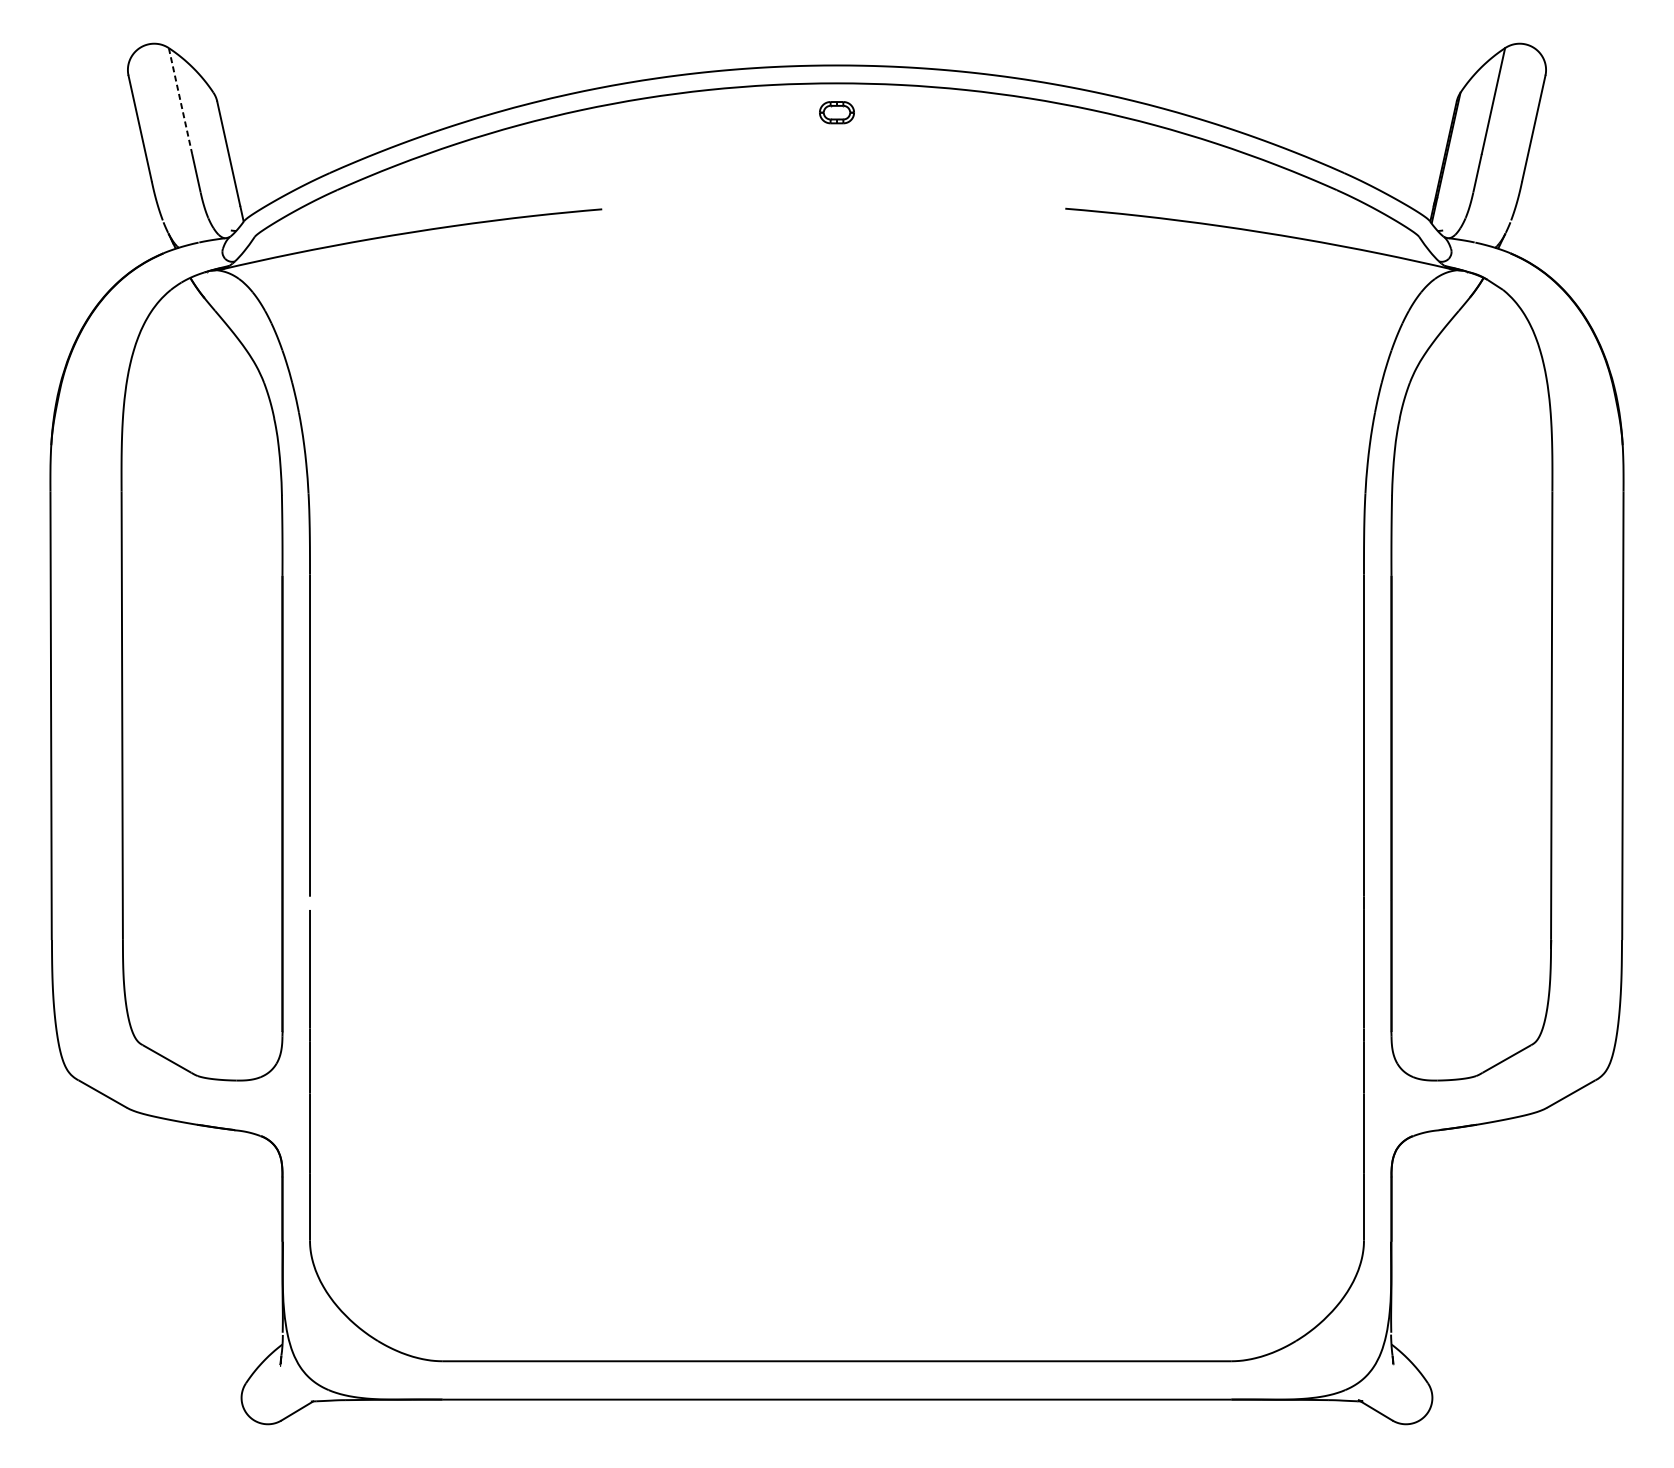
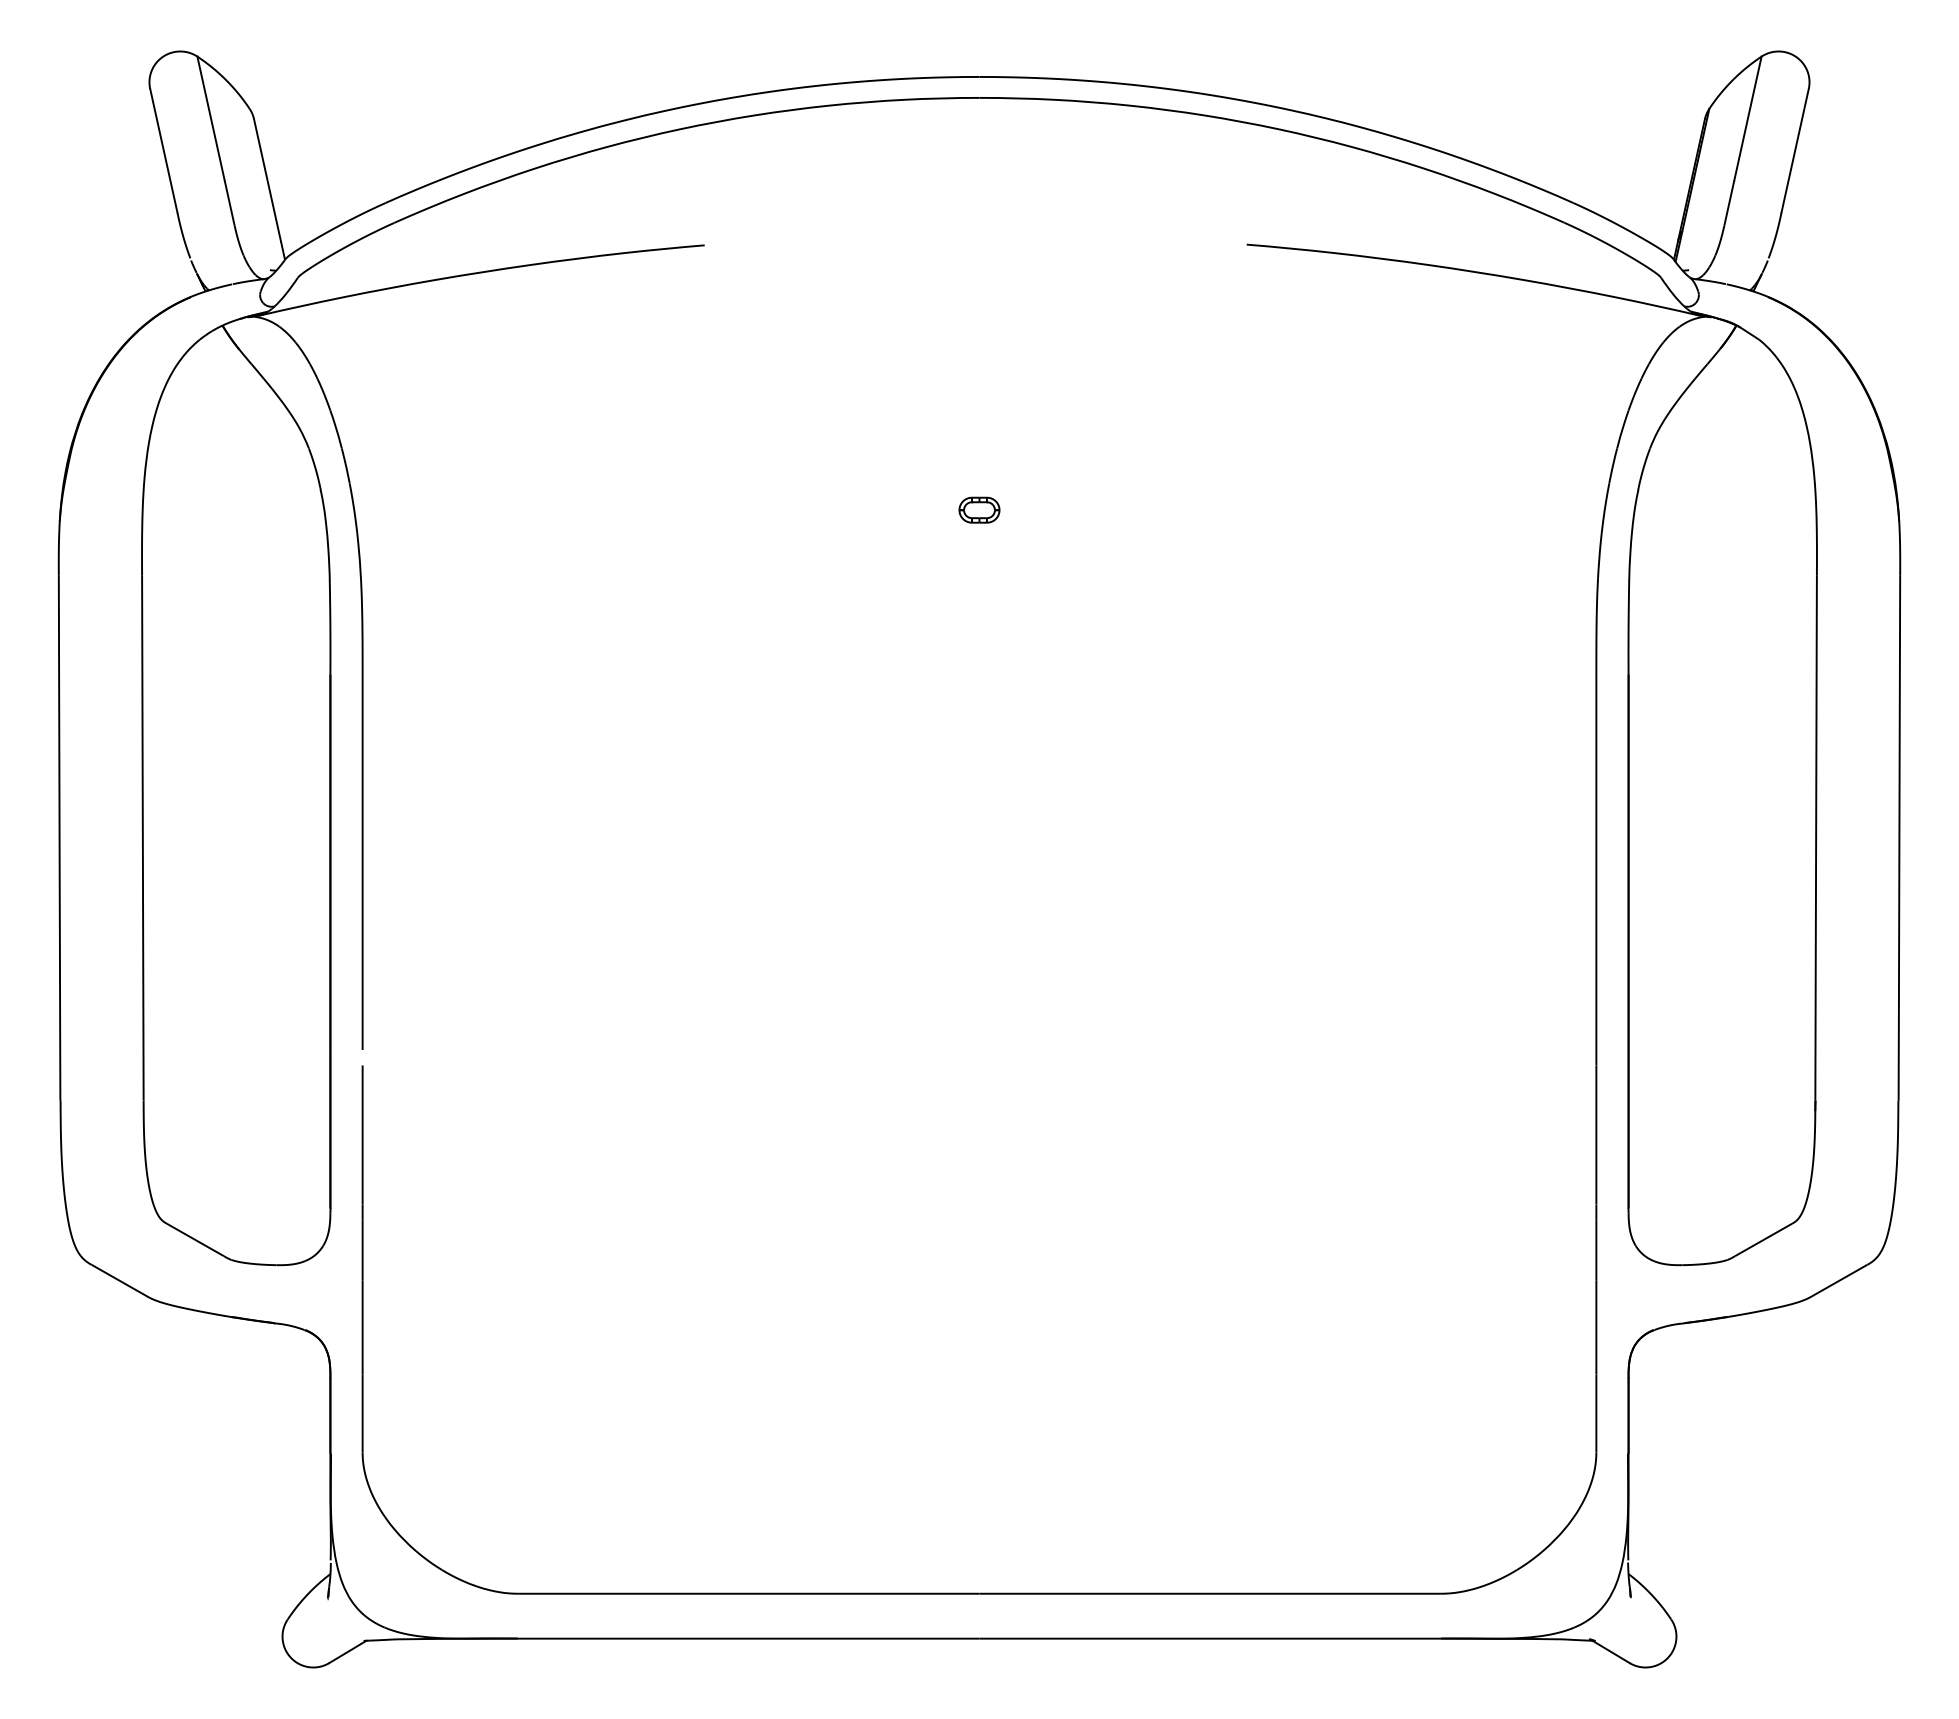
line: (180, 101) -> (211, 119), dashed -> solid
part: (837, 112) -> (979, 509), moved

